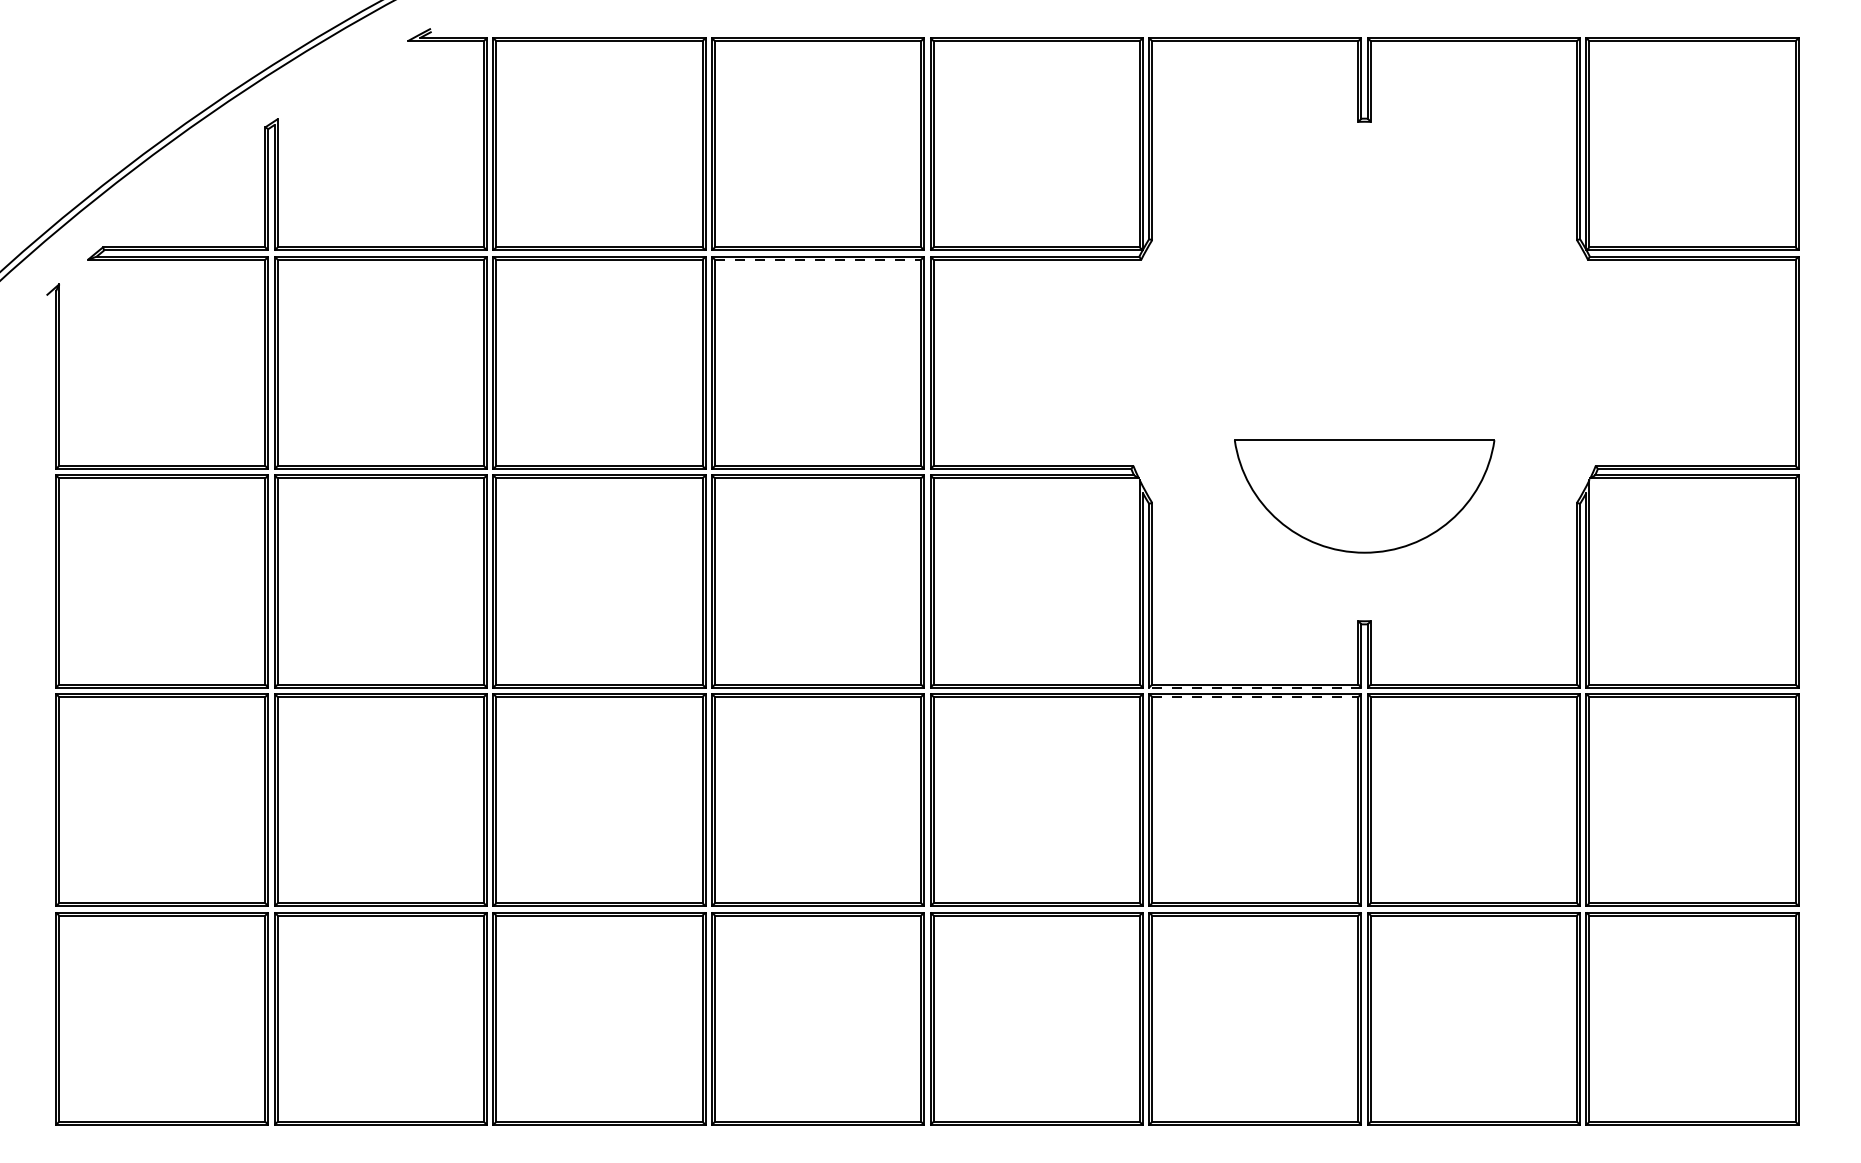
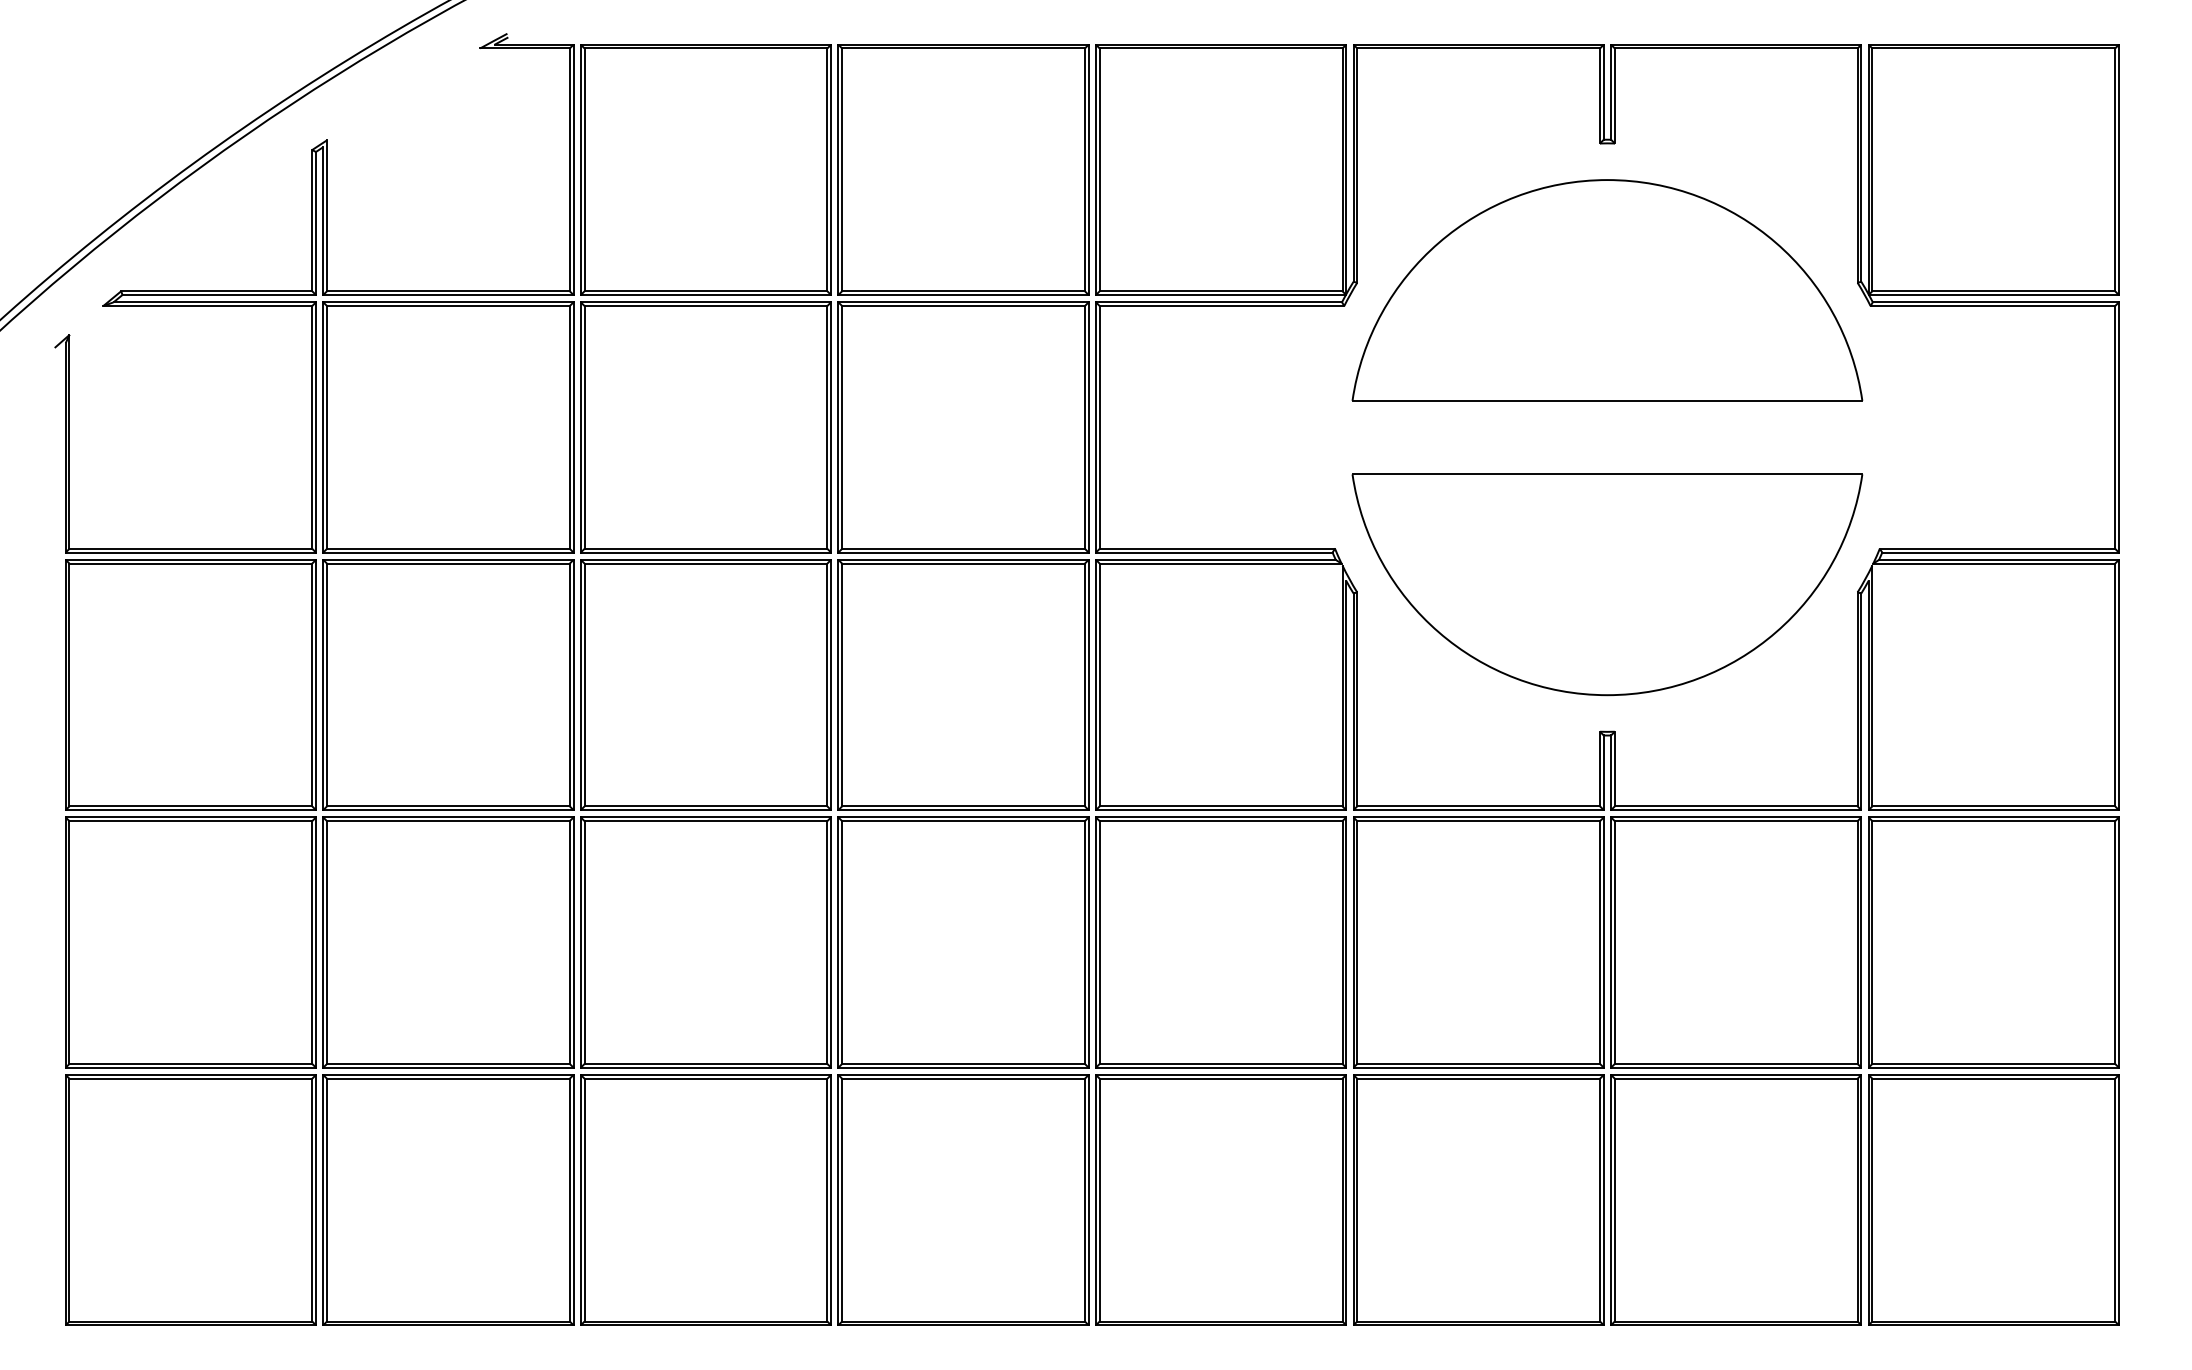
part: (1364, 246) -> (1607, 290), added
line: (818, 260) -> (964, 306), dashed -> solid
part: (1364, 496) -> (1607, 584), size x1.67
line: (1255, 688) -> (1478, 810), dashed -> solid
line: (1256, 697) -> (1479, 821), dashed -> solid

